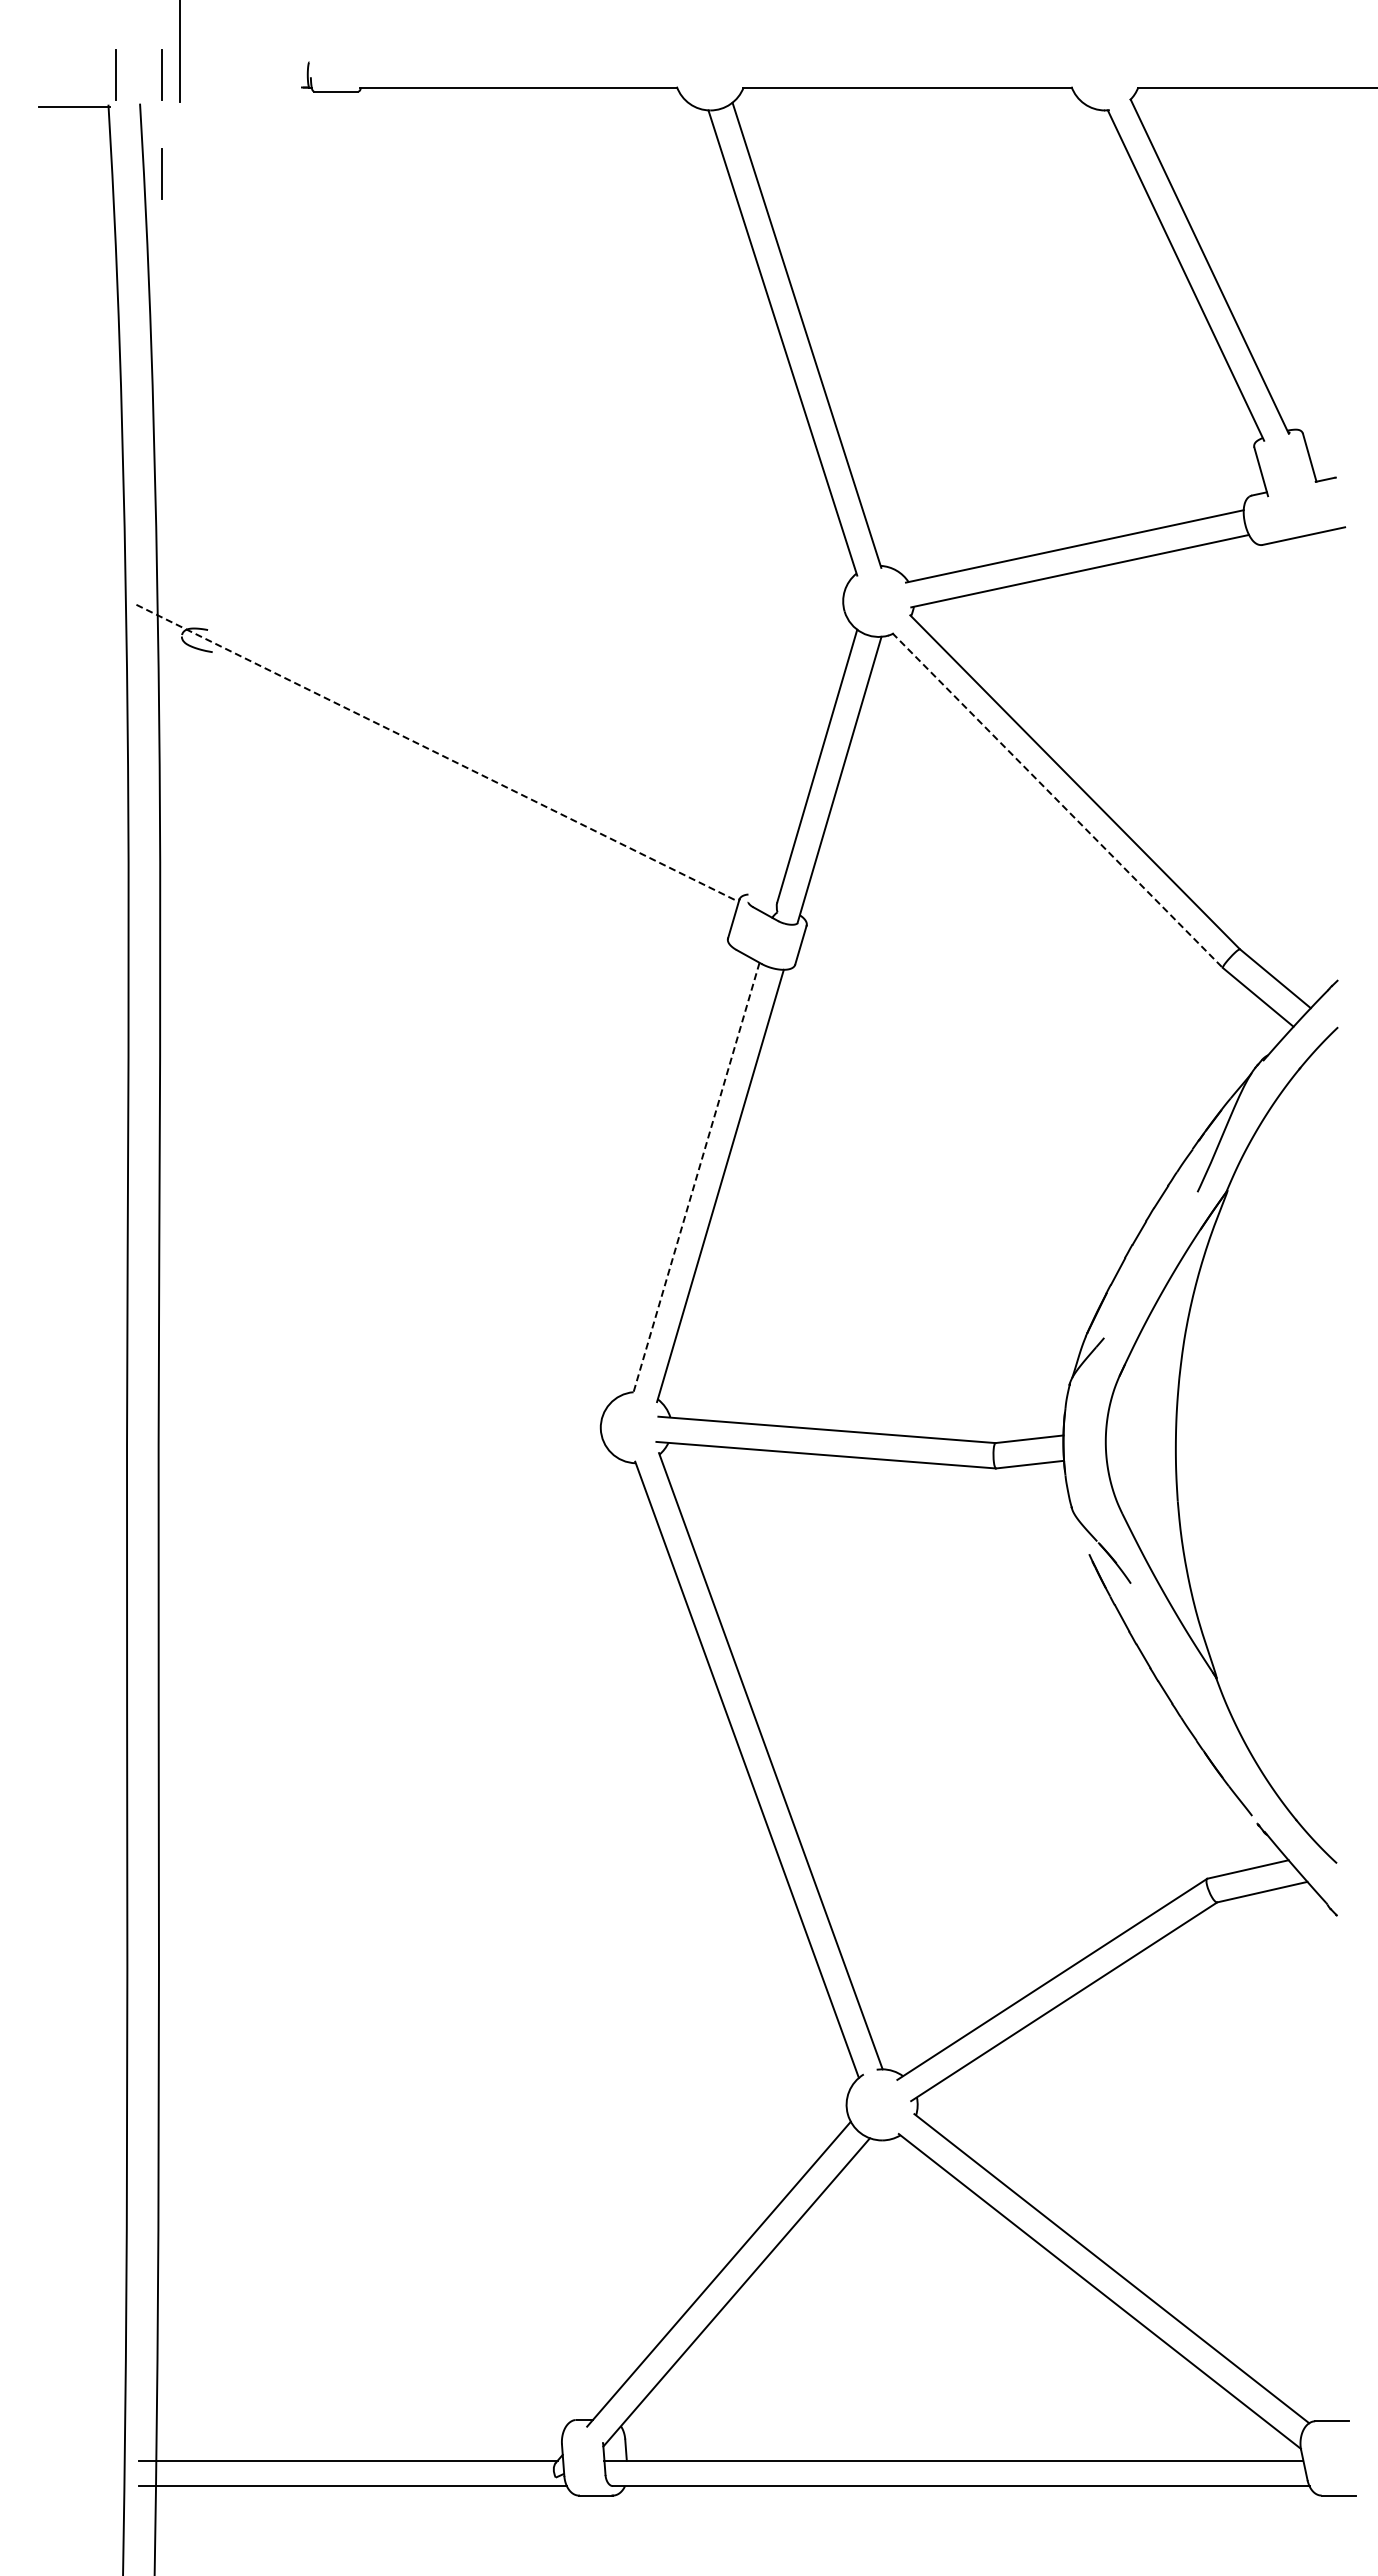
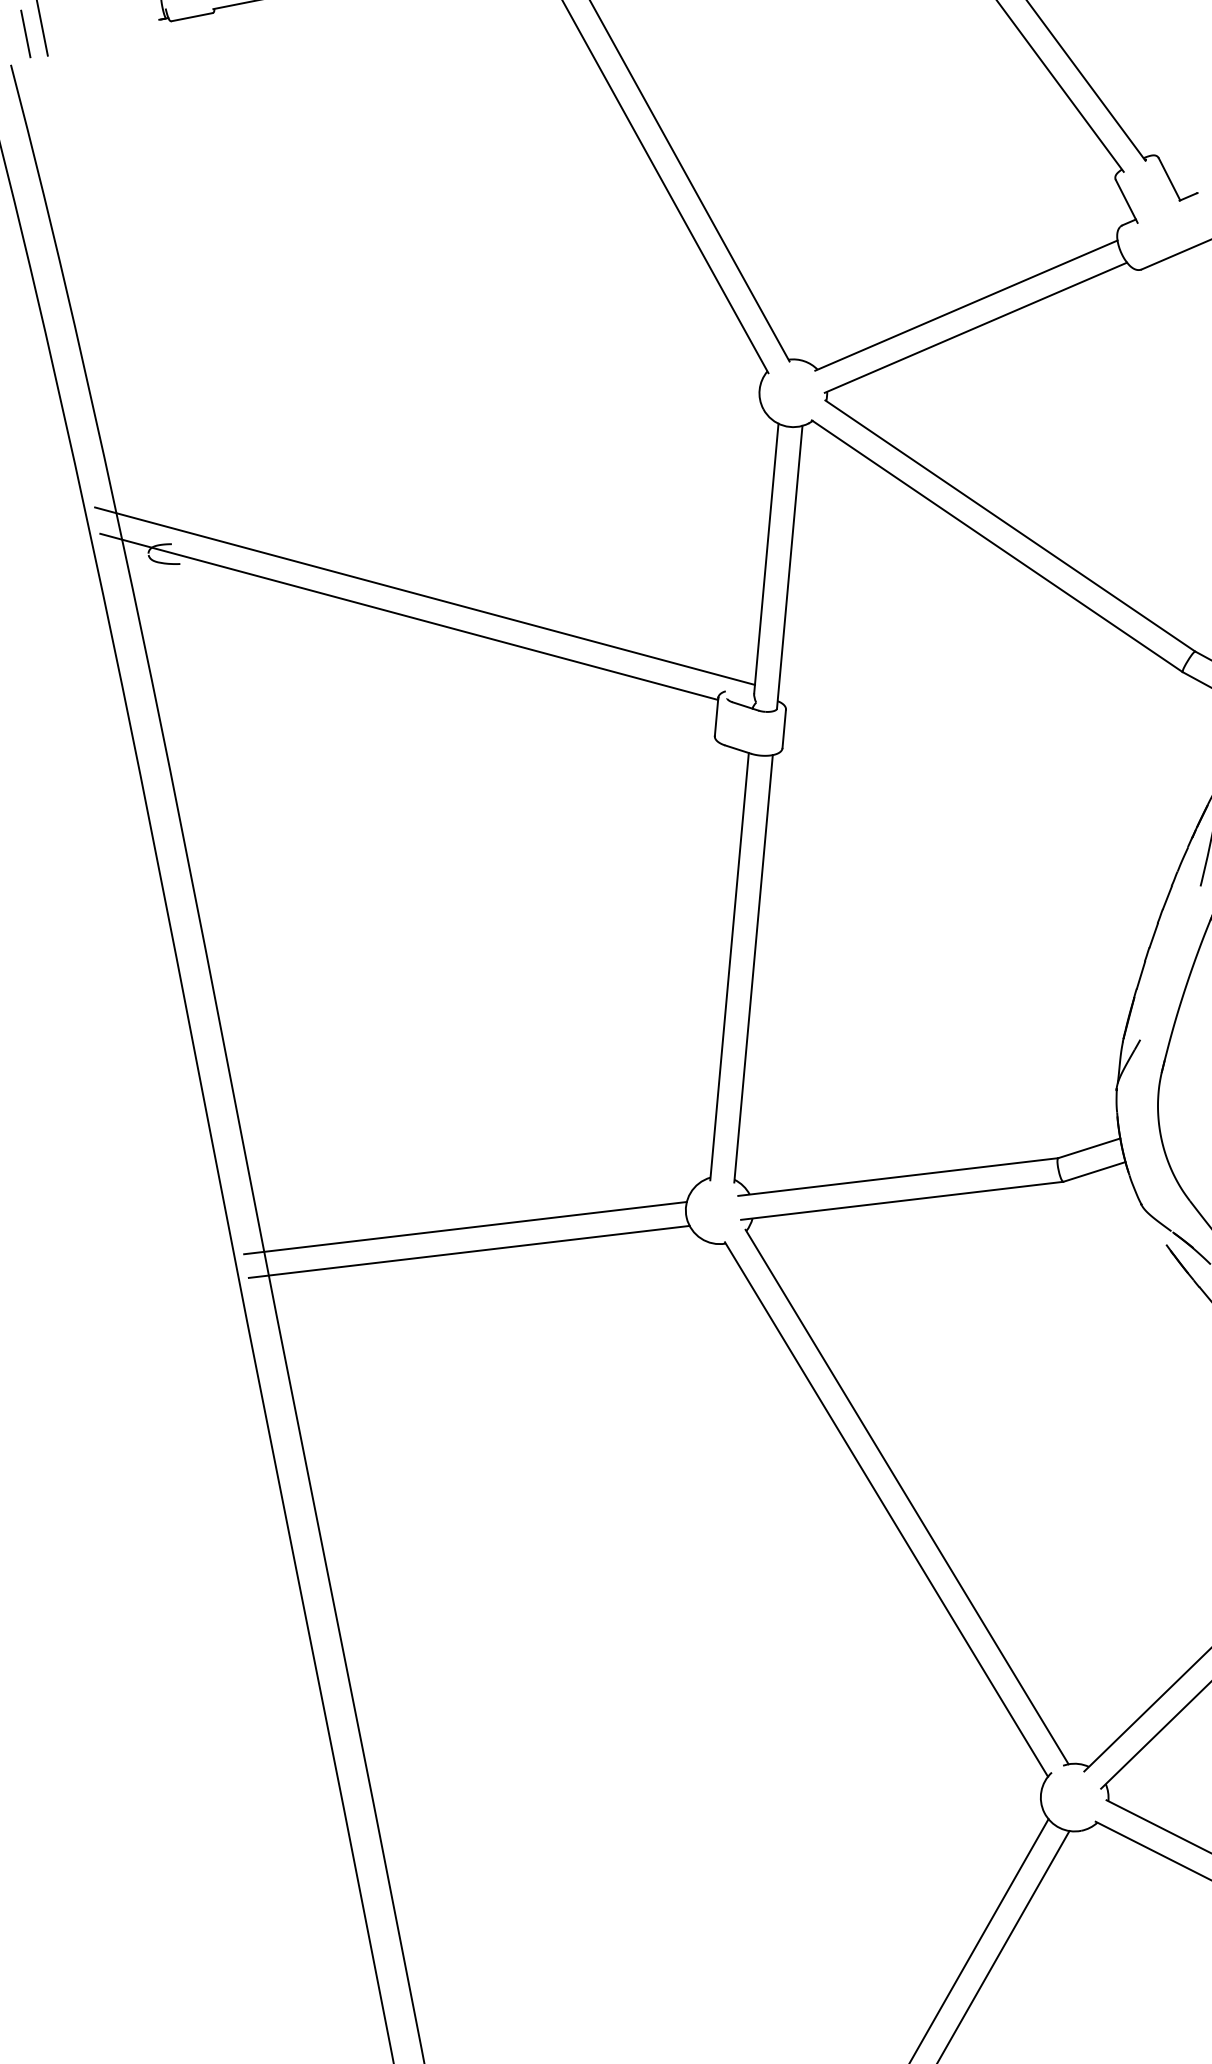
line: (161, 173) -> (43, 126), removed
line: (457, 734) -> (424, 595), added
line: (437, 753) -> (409, 617), dashed -> solid
line: (1057, 800) -> (997, 546), dashed -> solid
line: (696, 1179) -> (729, 967), dashed -> solid
line: (370, 1394) -> (465, 1228), added
line: (369, 1419) -> (468, 1251), added

